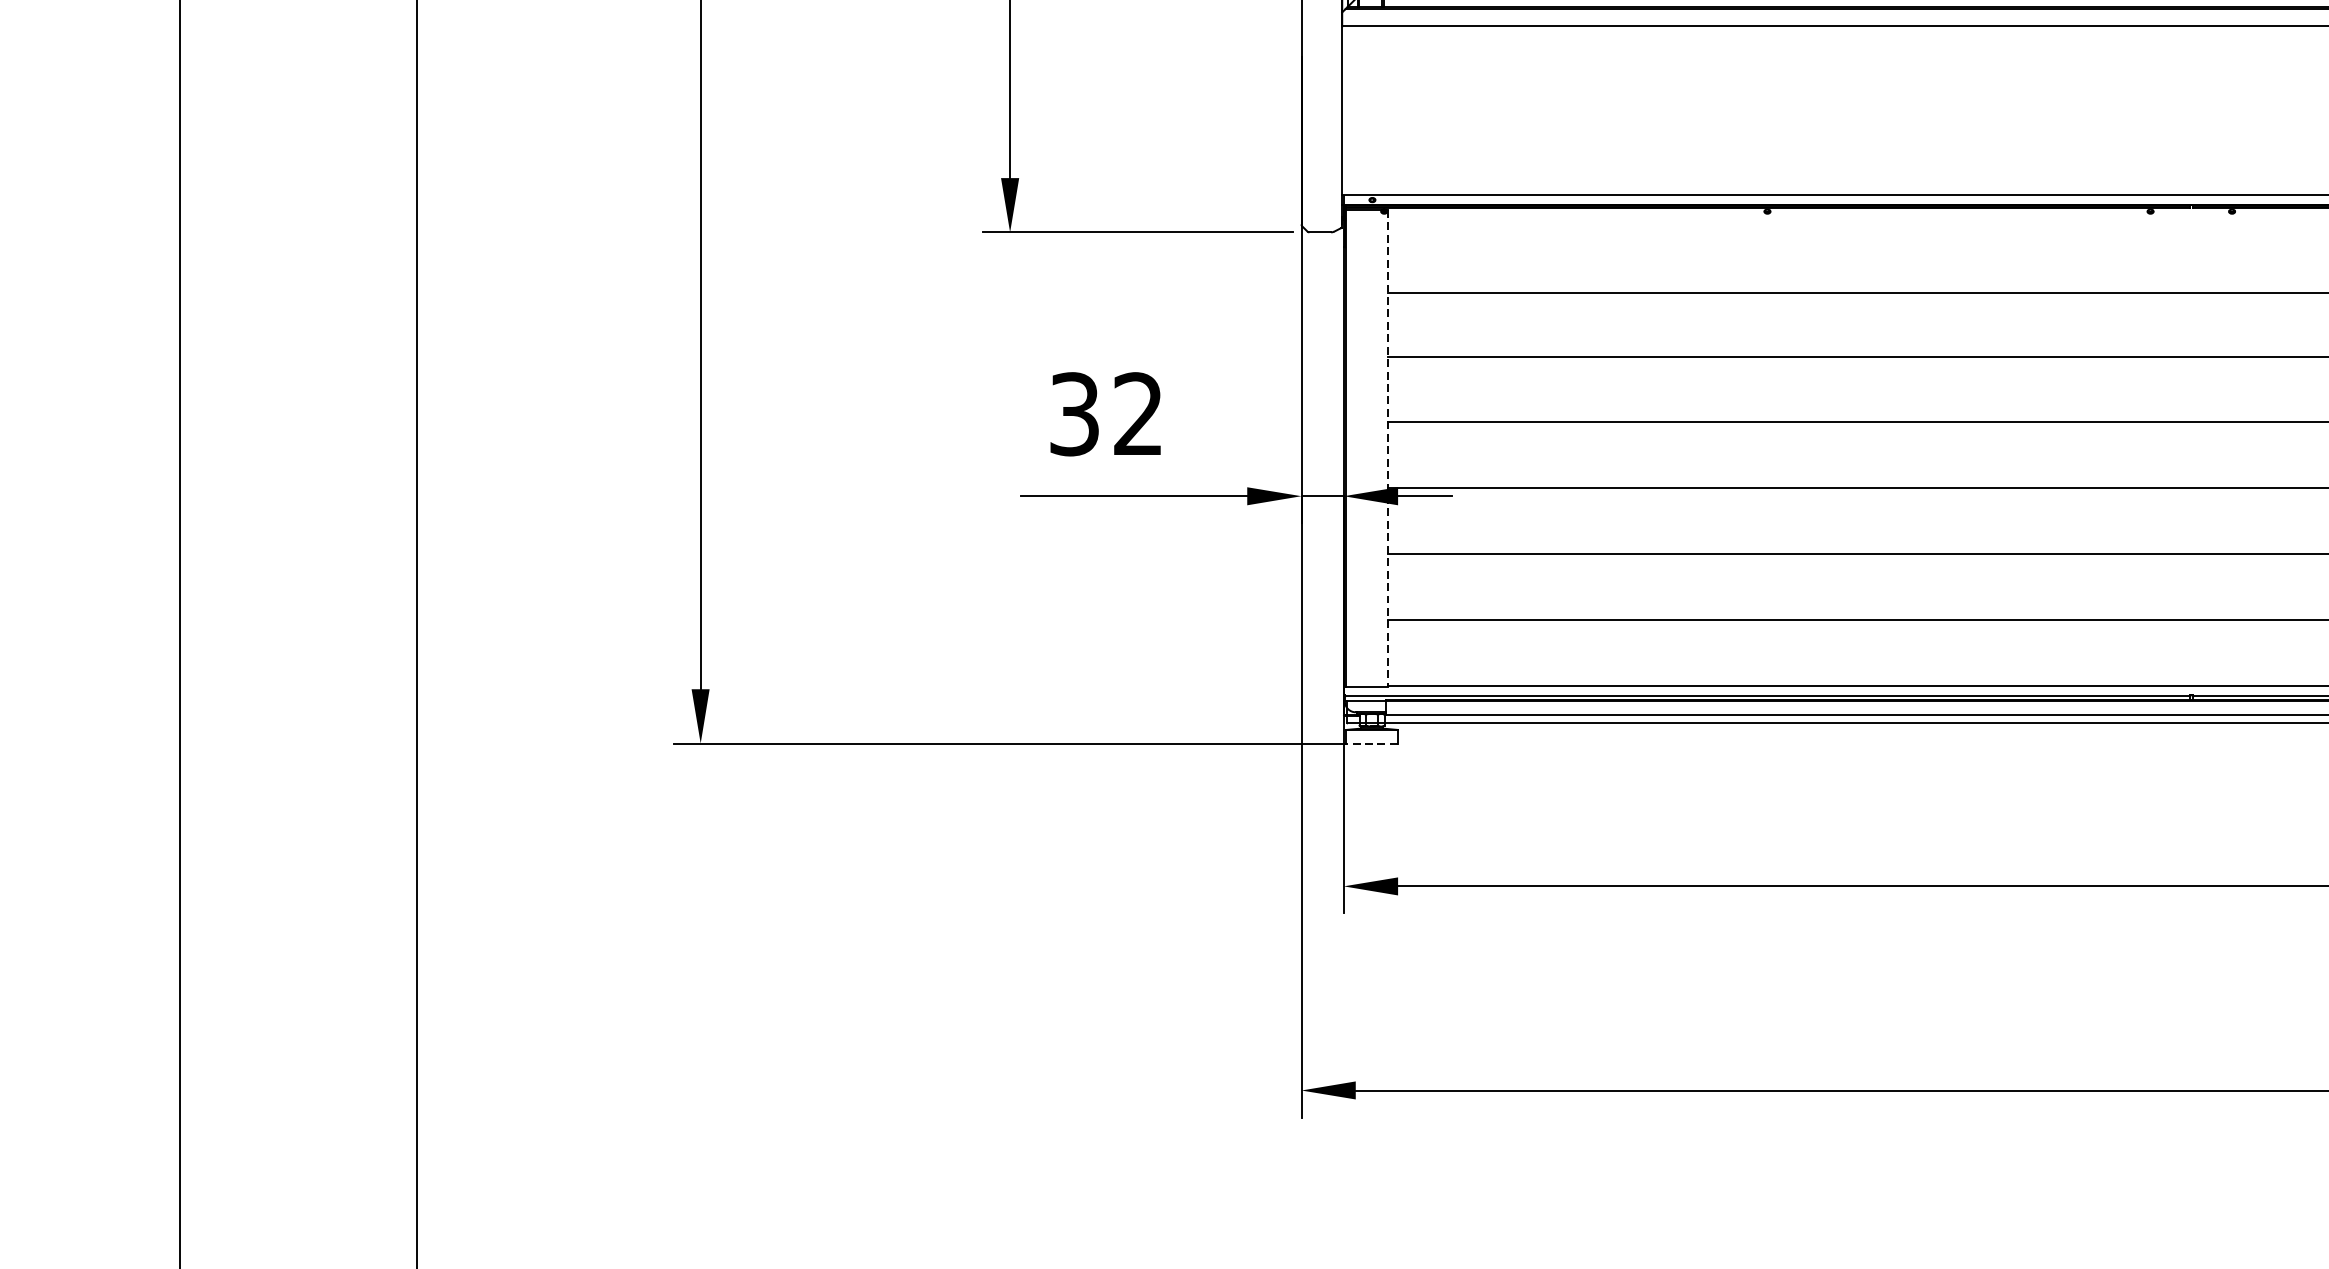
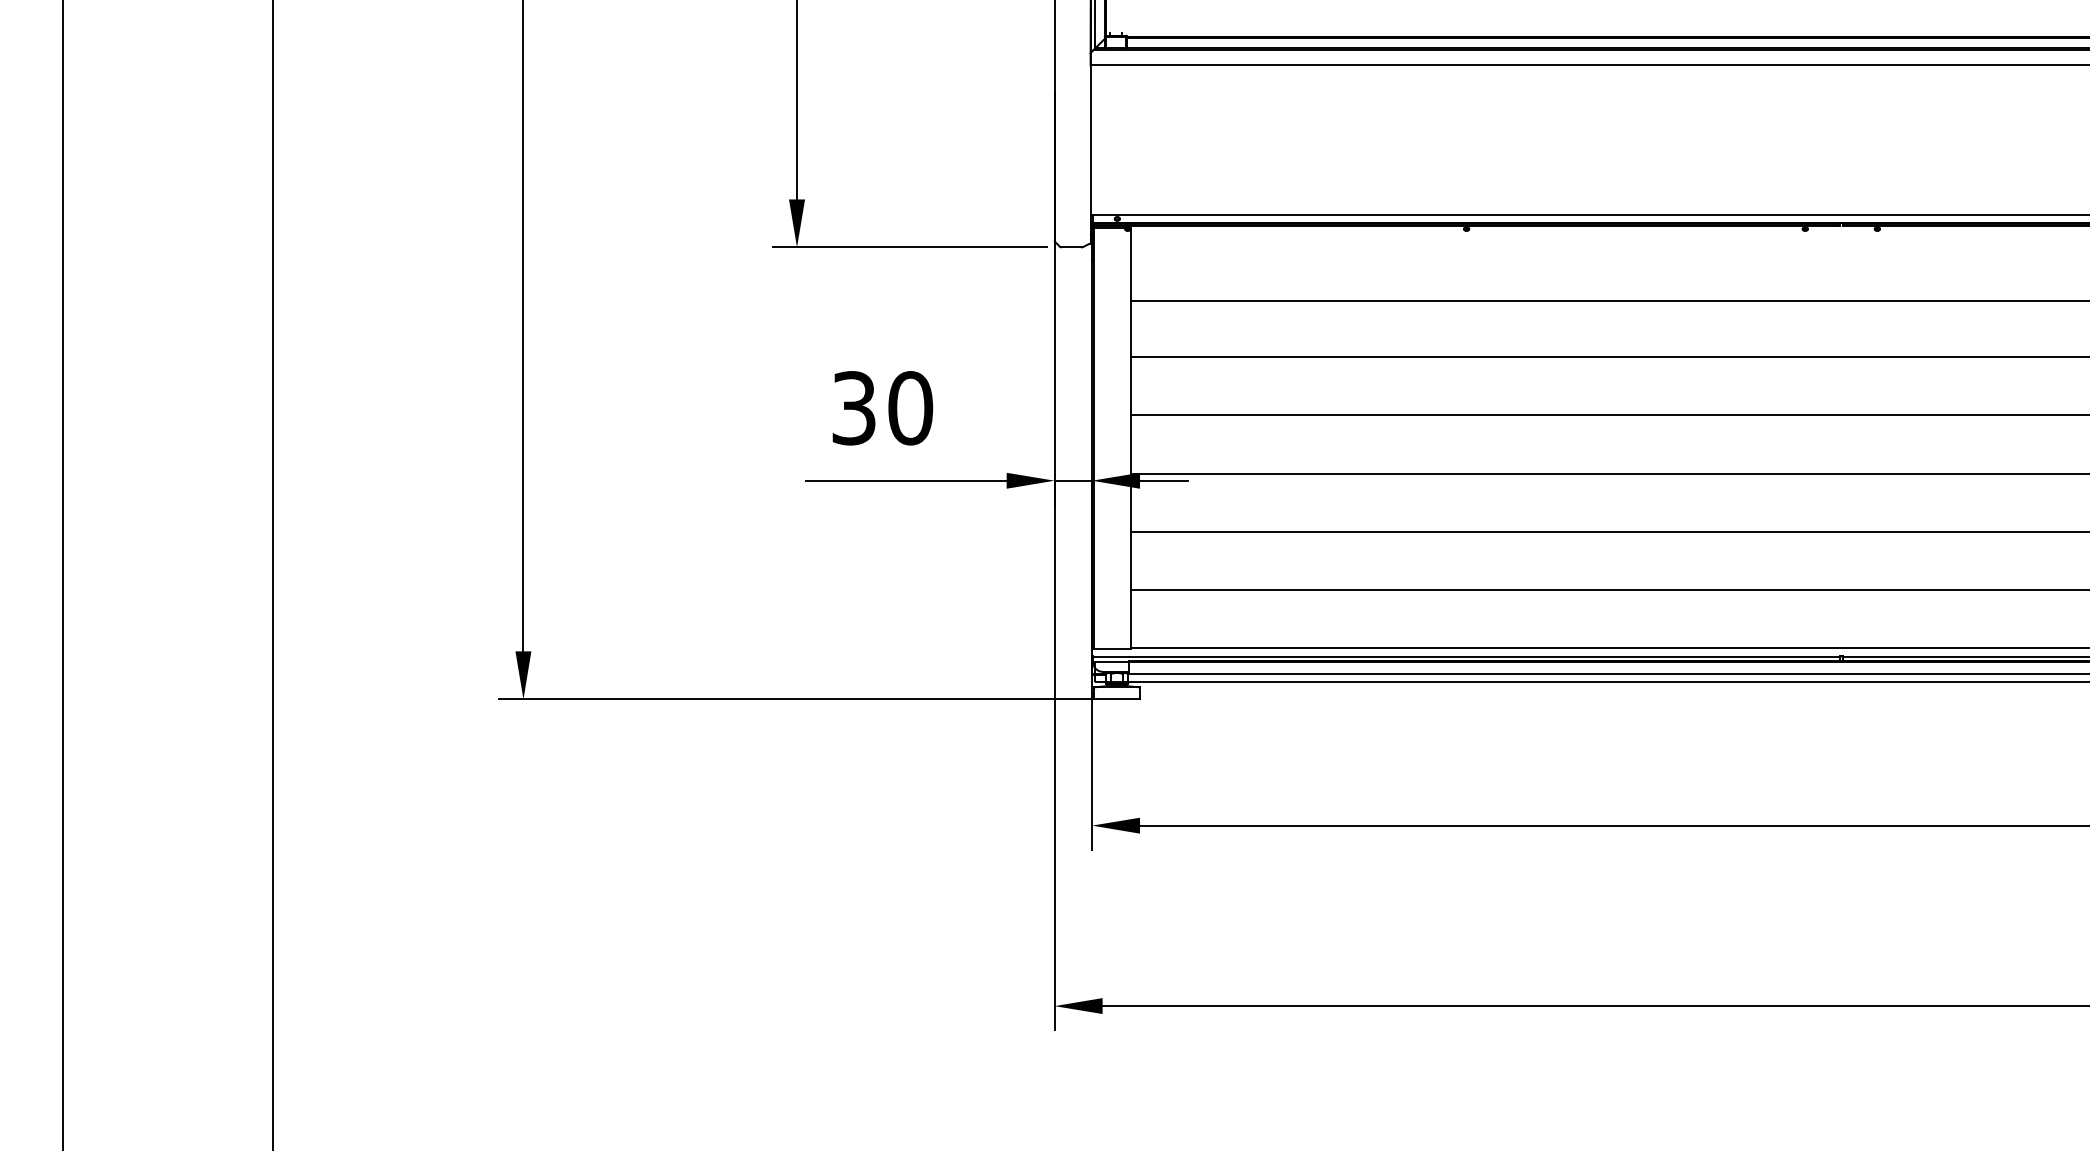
text: (1138, 414) -> (910, 408), 32 -> 30
line: (1388, 448) -> (1131, 438), dashed -> solid
line: (1372, 743) -> (1117, 699), dashed -> solid

